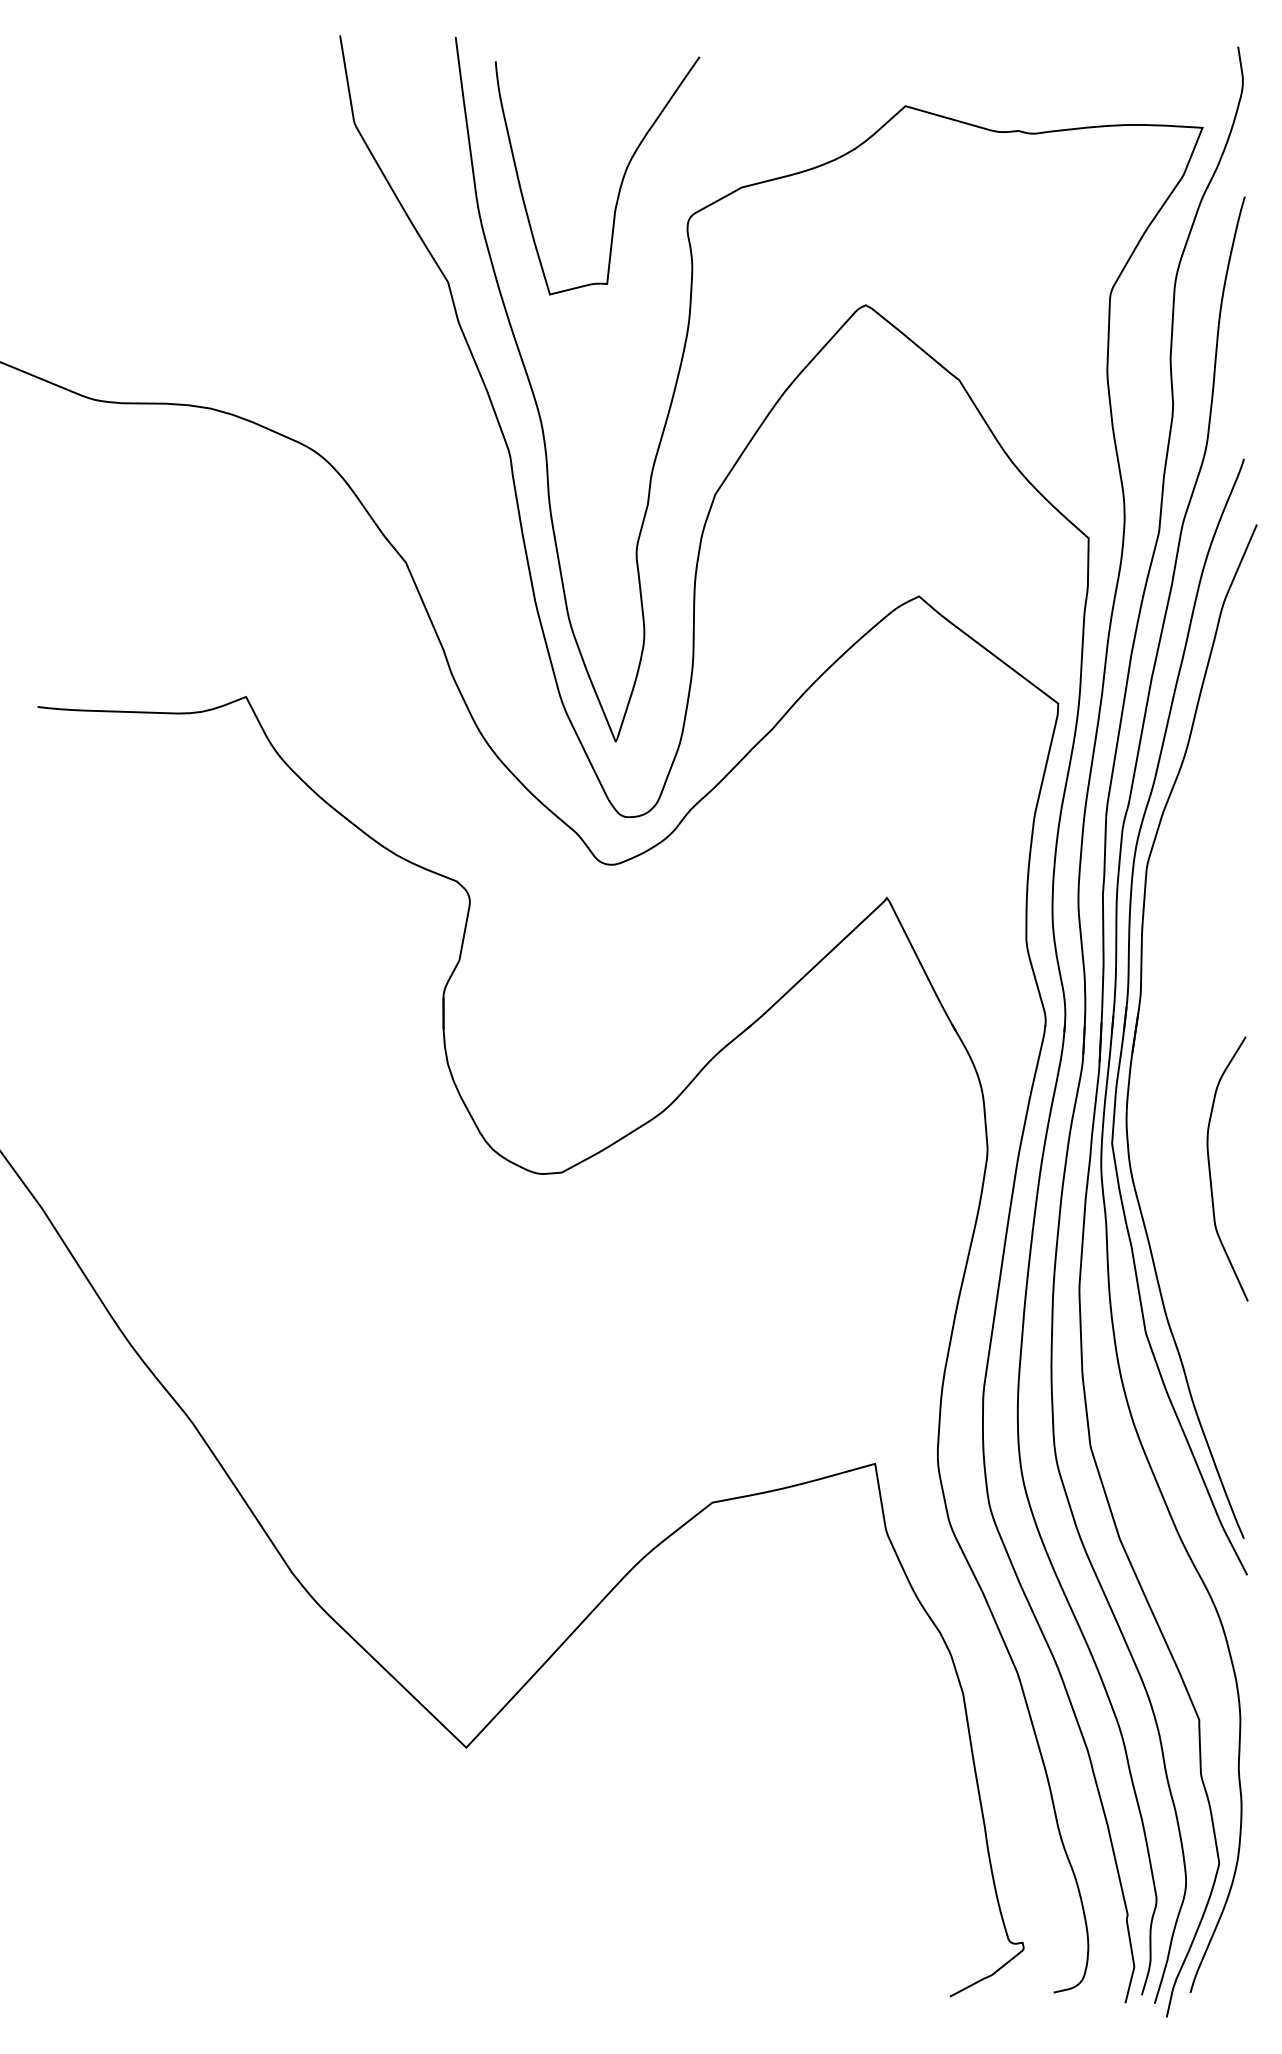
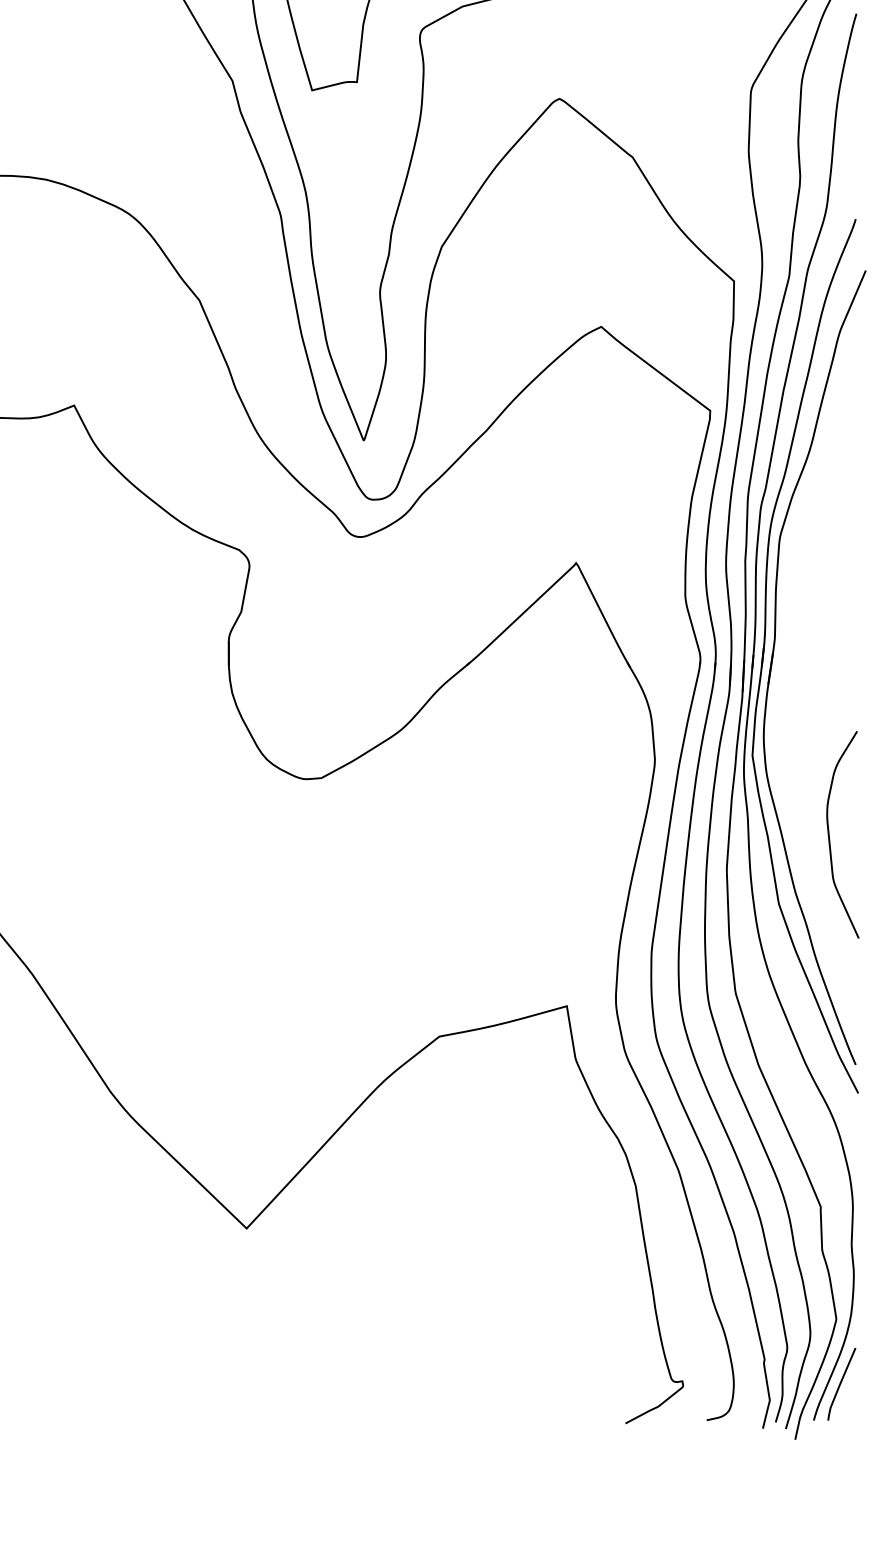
curve: (1210, 1168) -> (829, 834), moved
curve: (1225, 1946) -> (841, 1384), added

